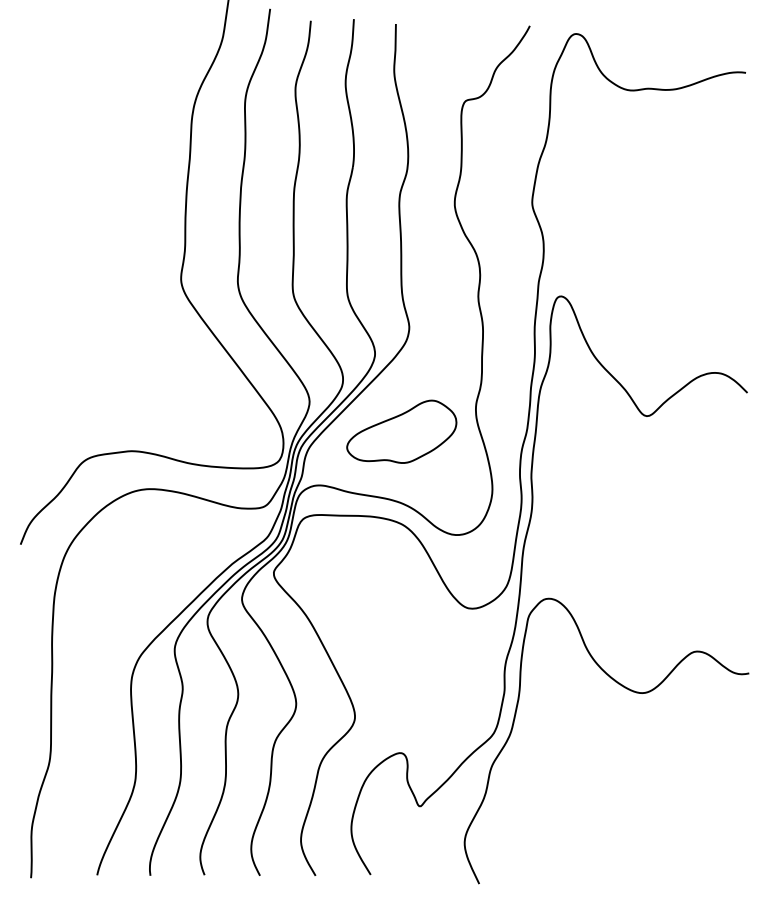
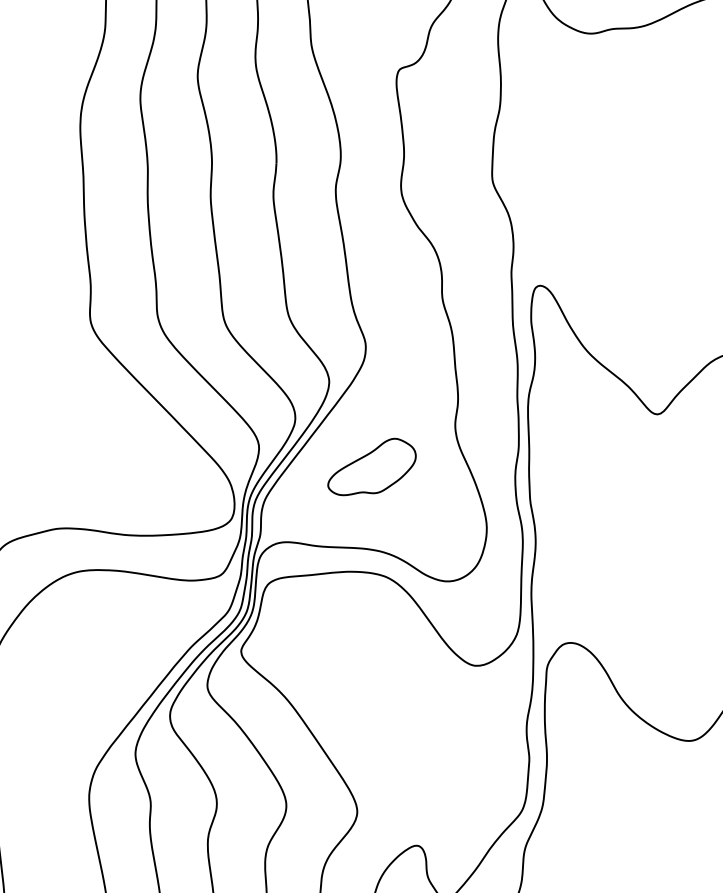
part: (401, 431) -> (371, 467), size x0.7

